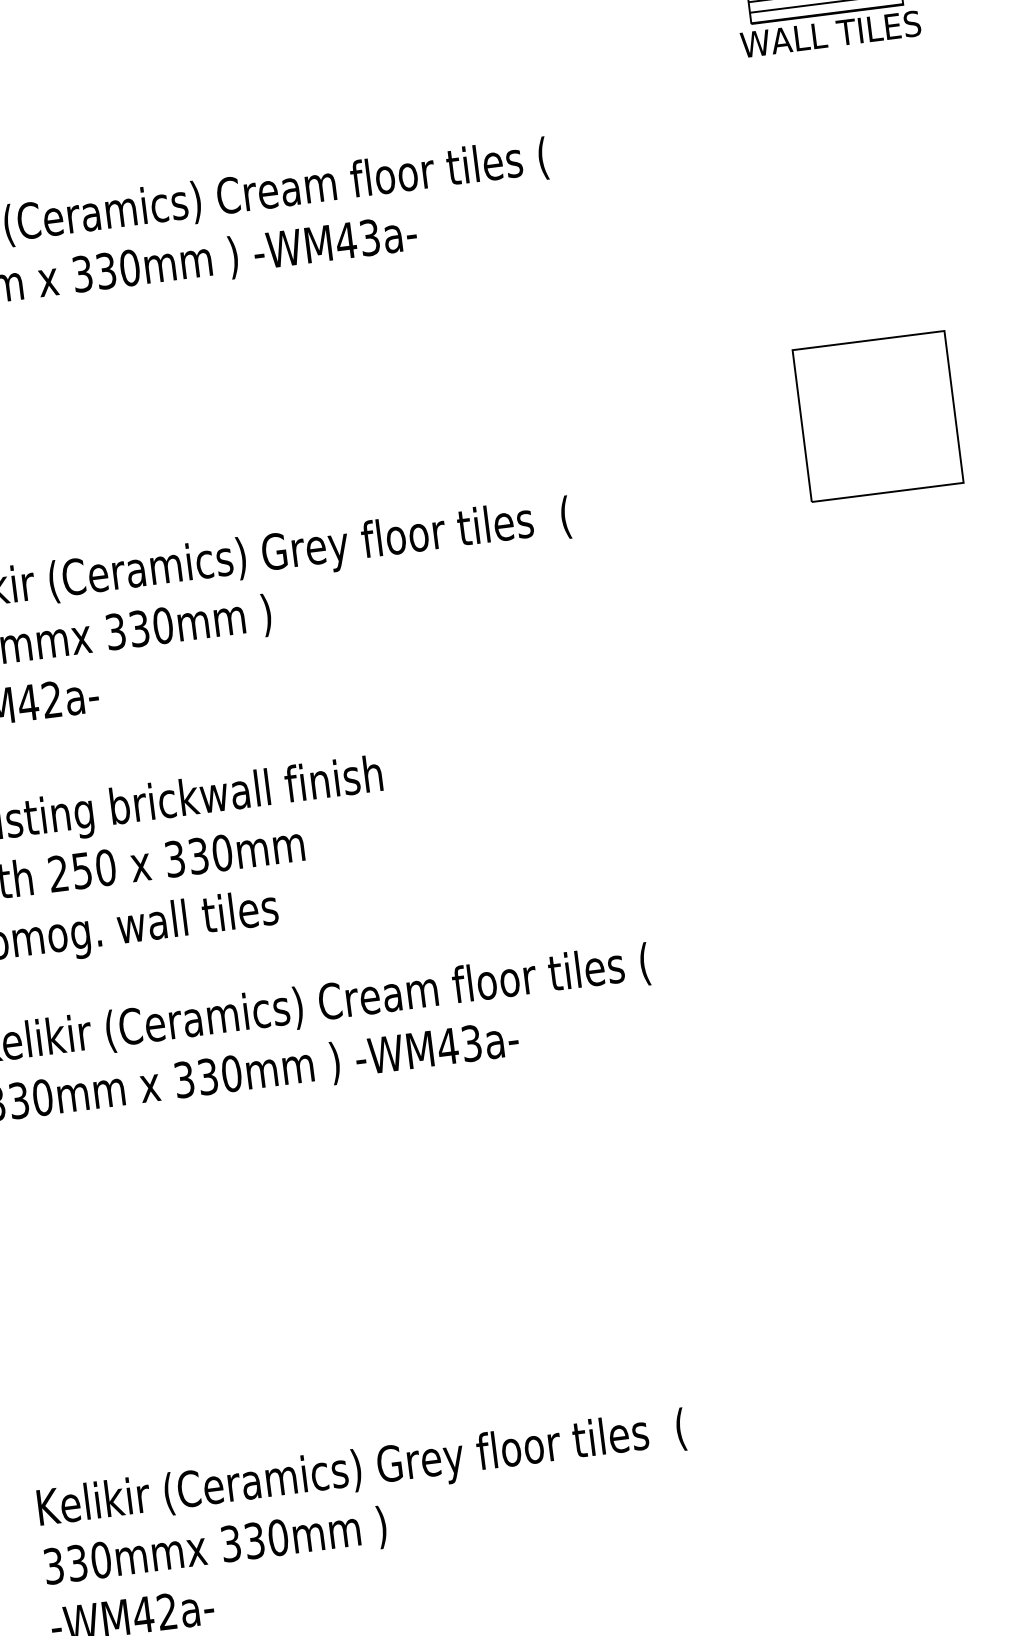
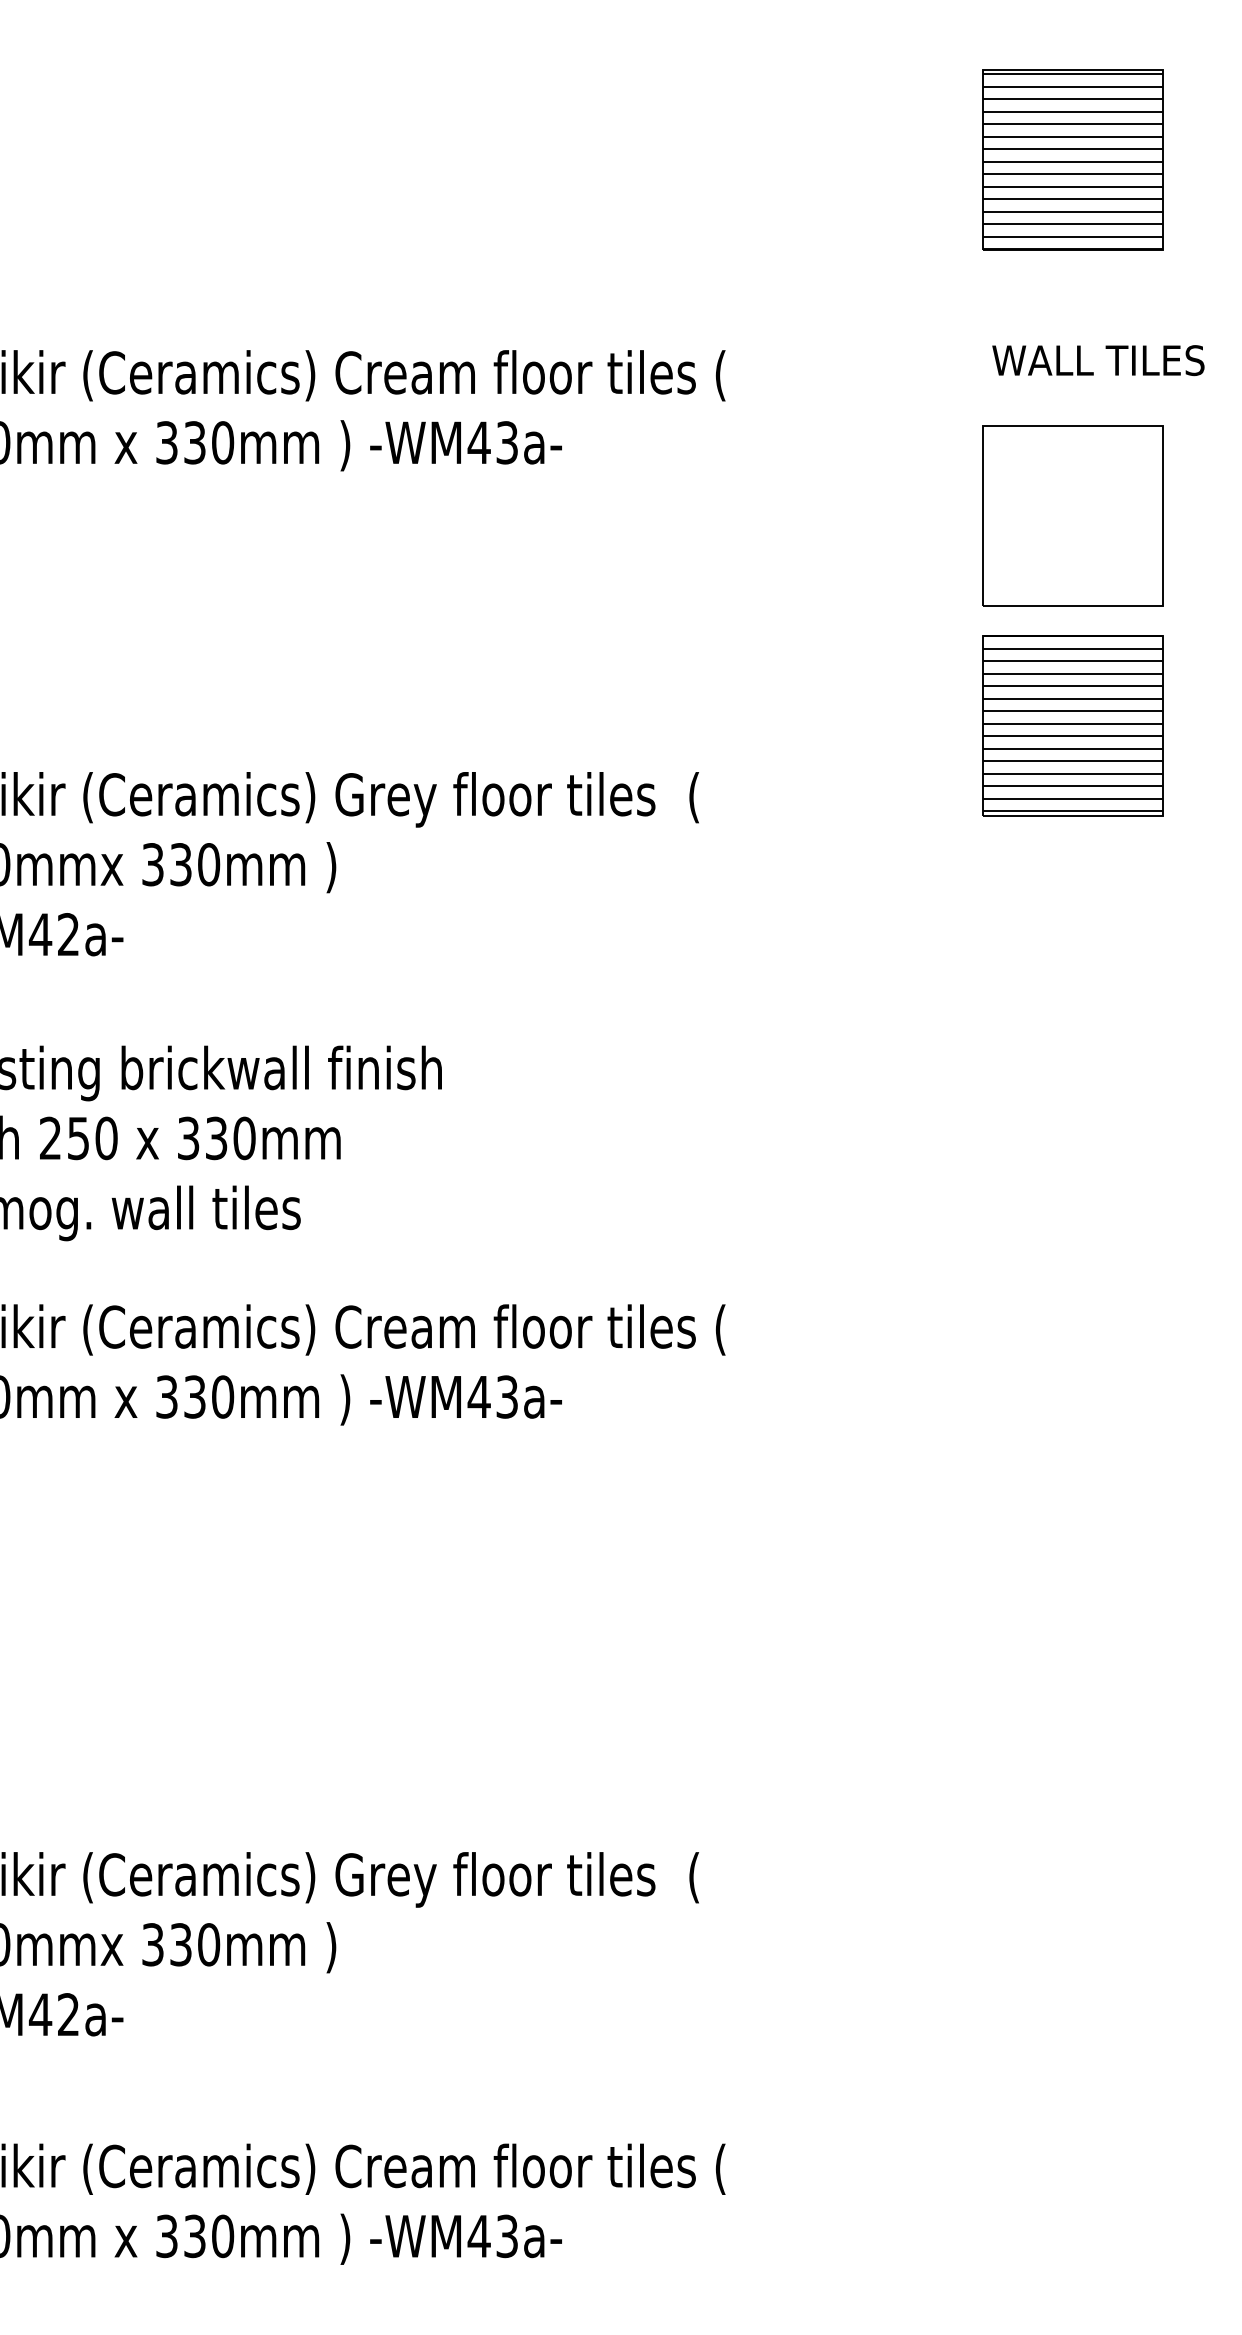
text: (830, 34) -> (1098, 360), moved
part: (854, 238) -> (1072, 515), added
hatch: (878, 414) -> (1073, 723), added

